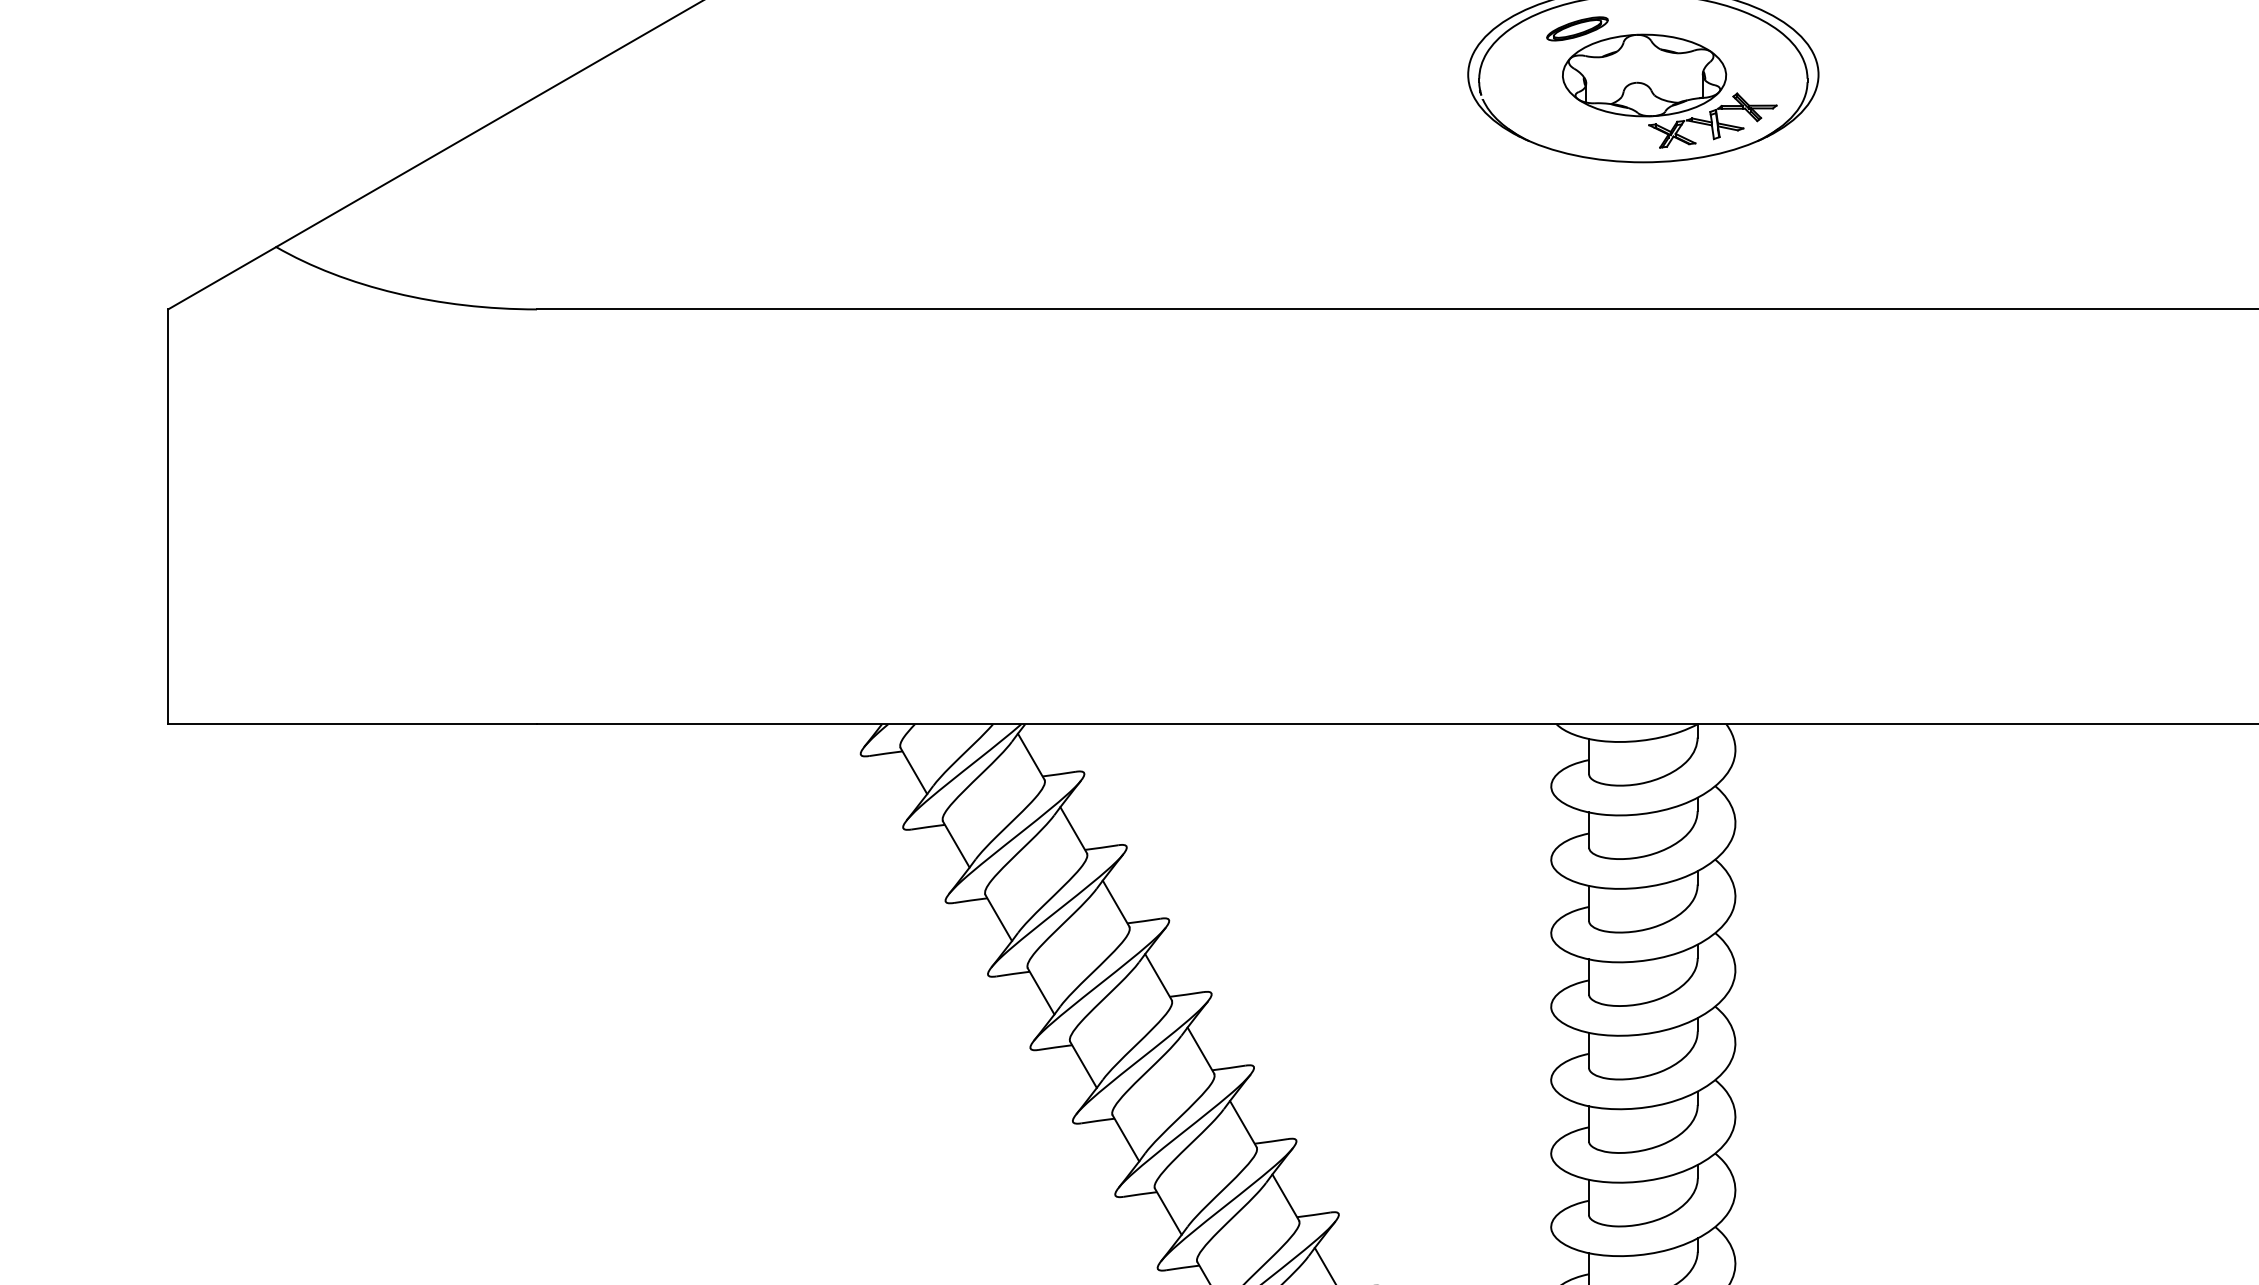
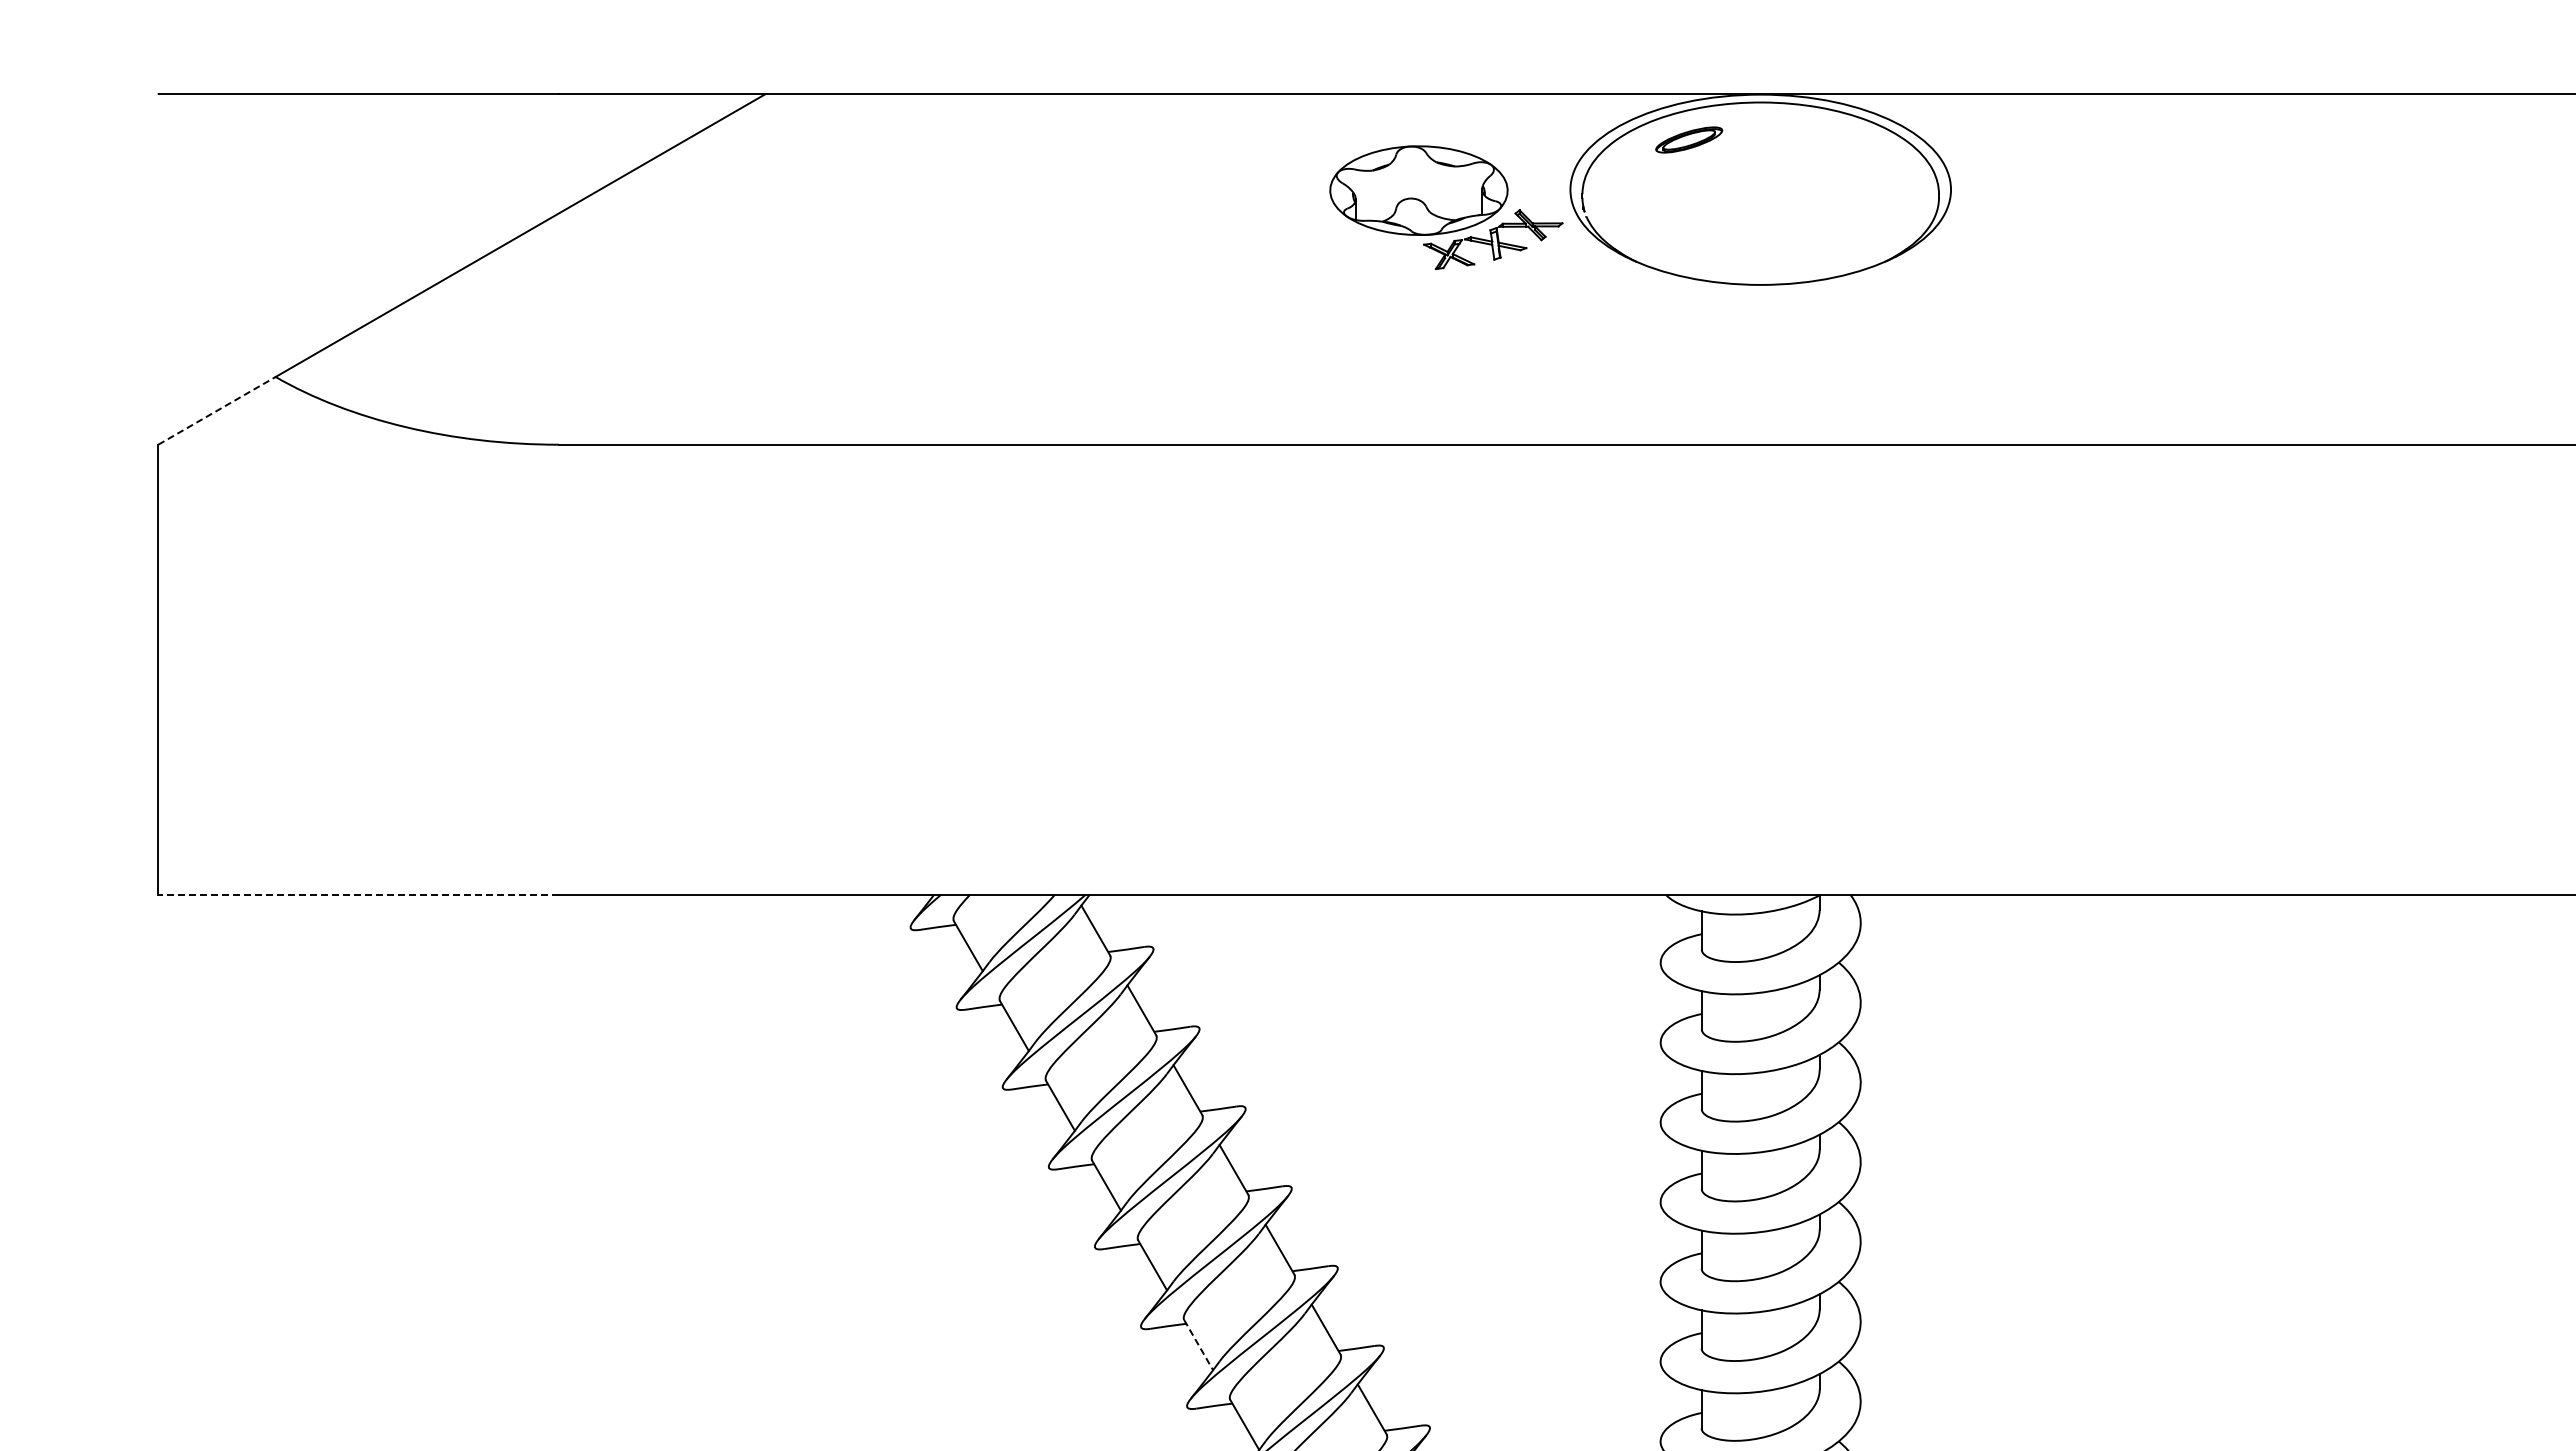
part: (1669, 91) -> (1446, 207), moved
line: (221, 277) -> (216, 410), solid -> dashed
line: (352, 724) -> (358, 895), solid -> dashed
line: (1125, 1138) -> (1198, 1345), solid -> dashed

